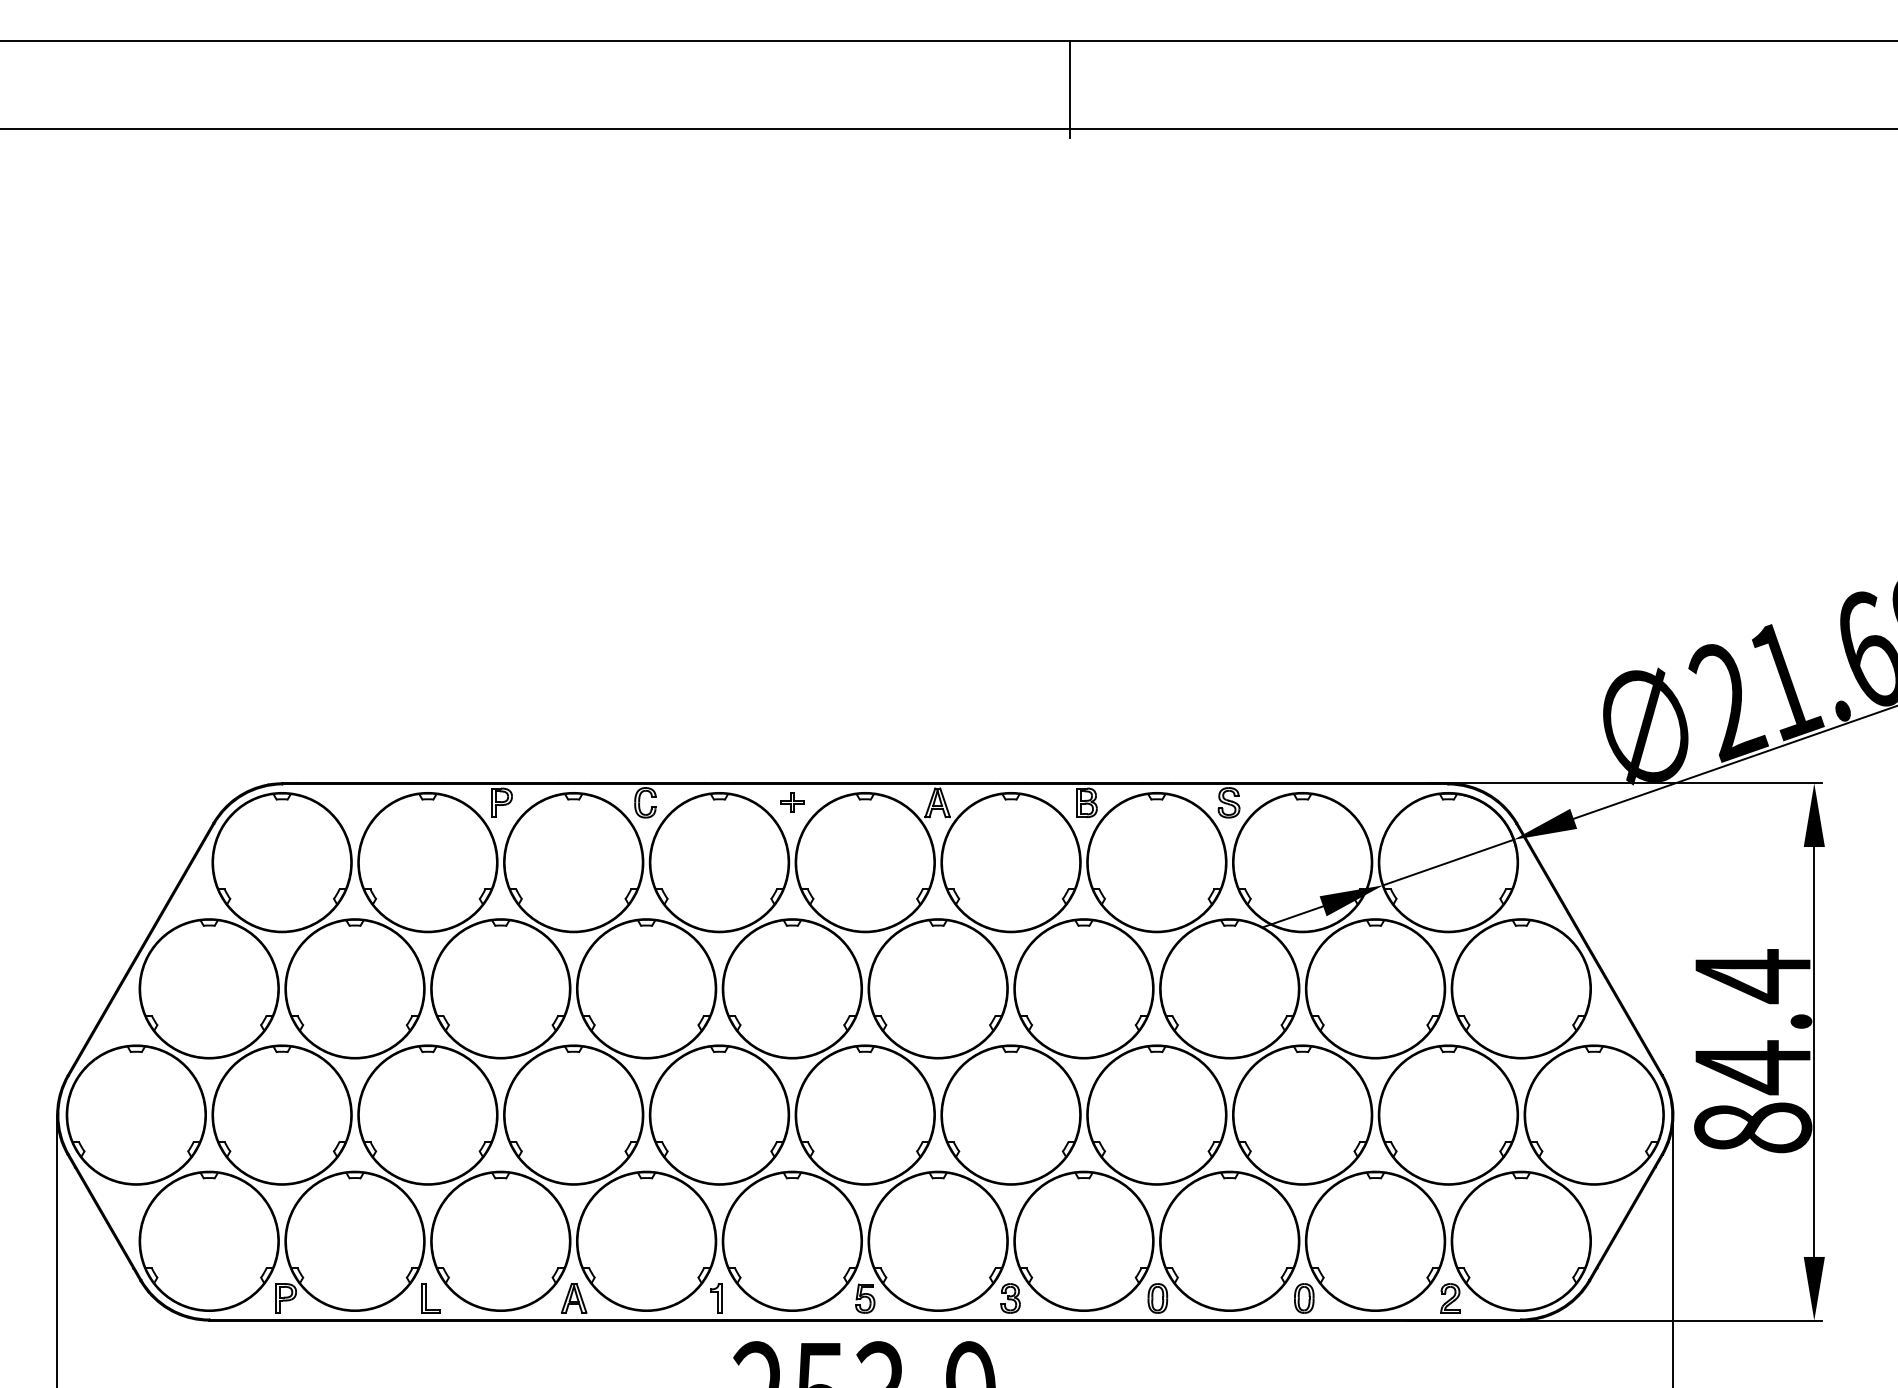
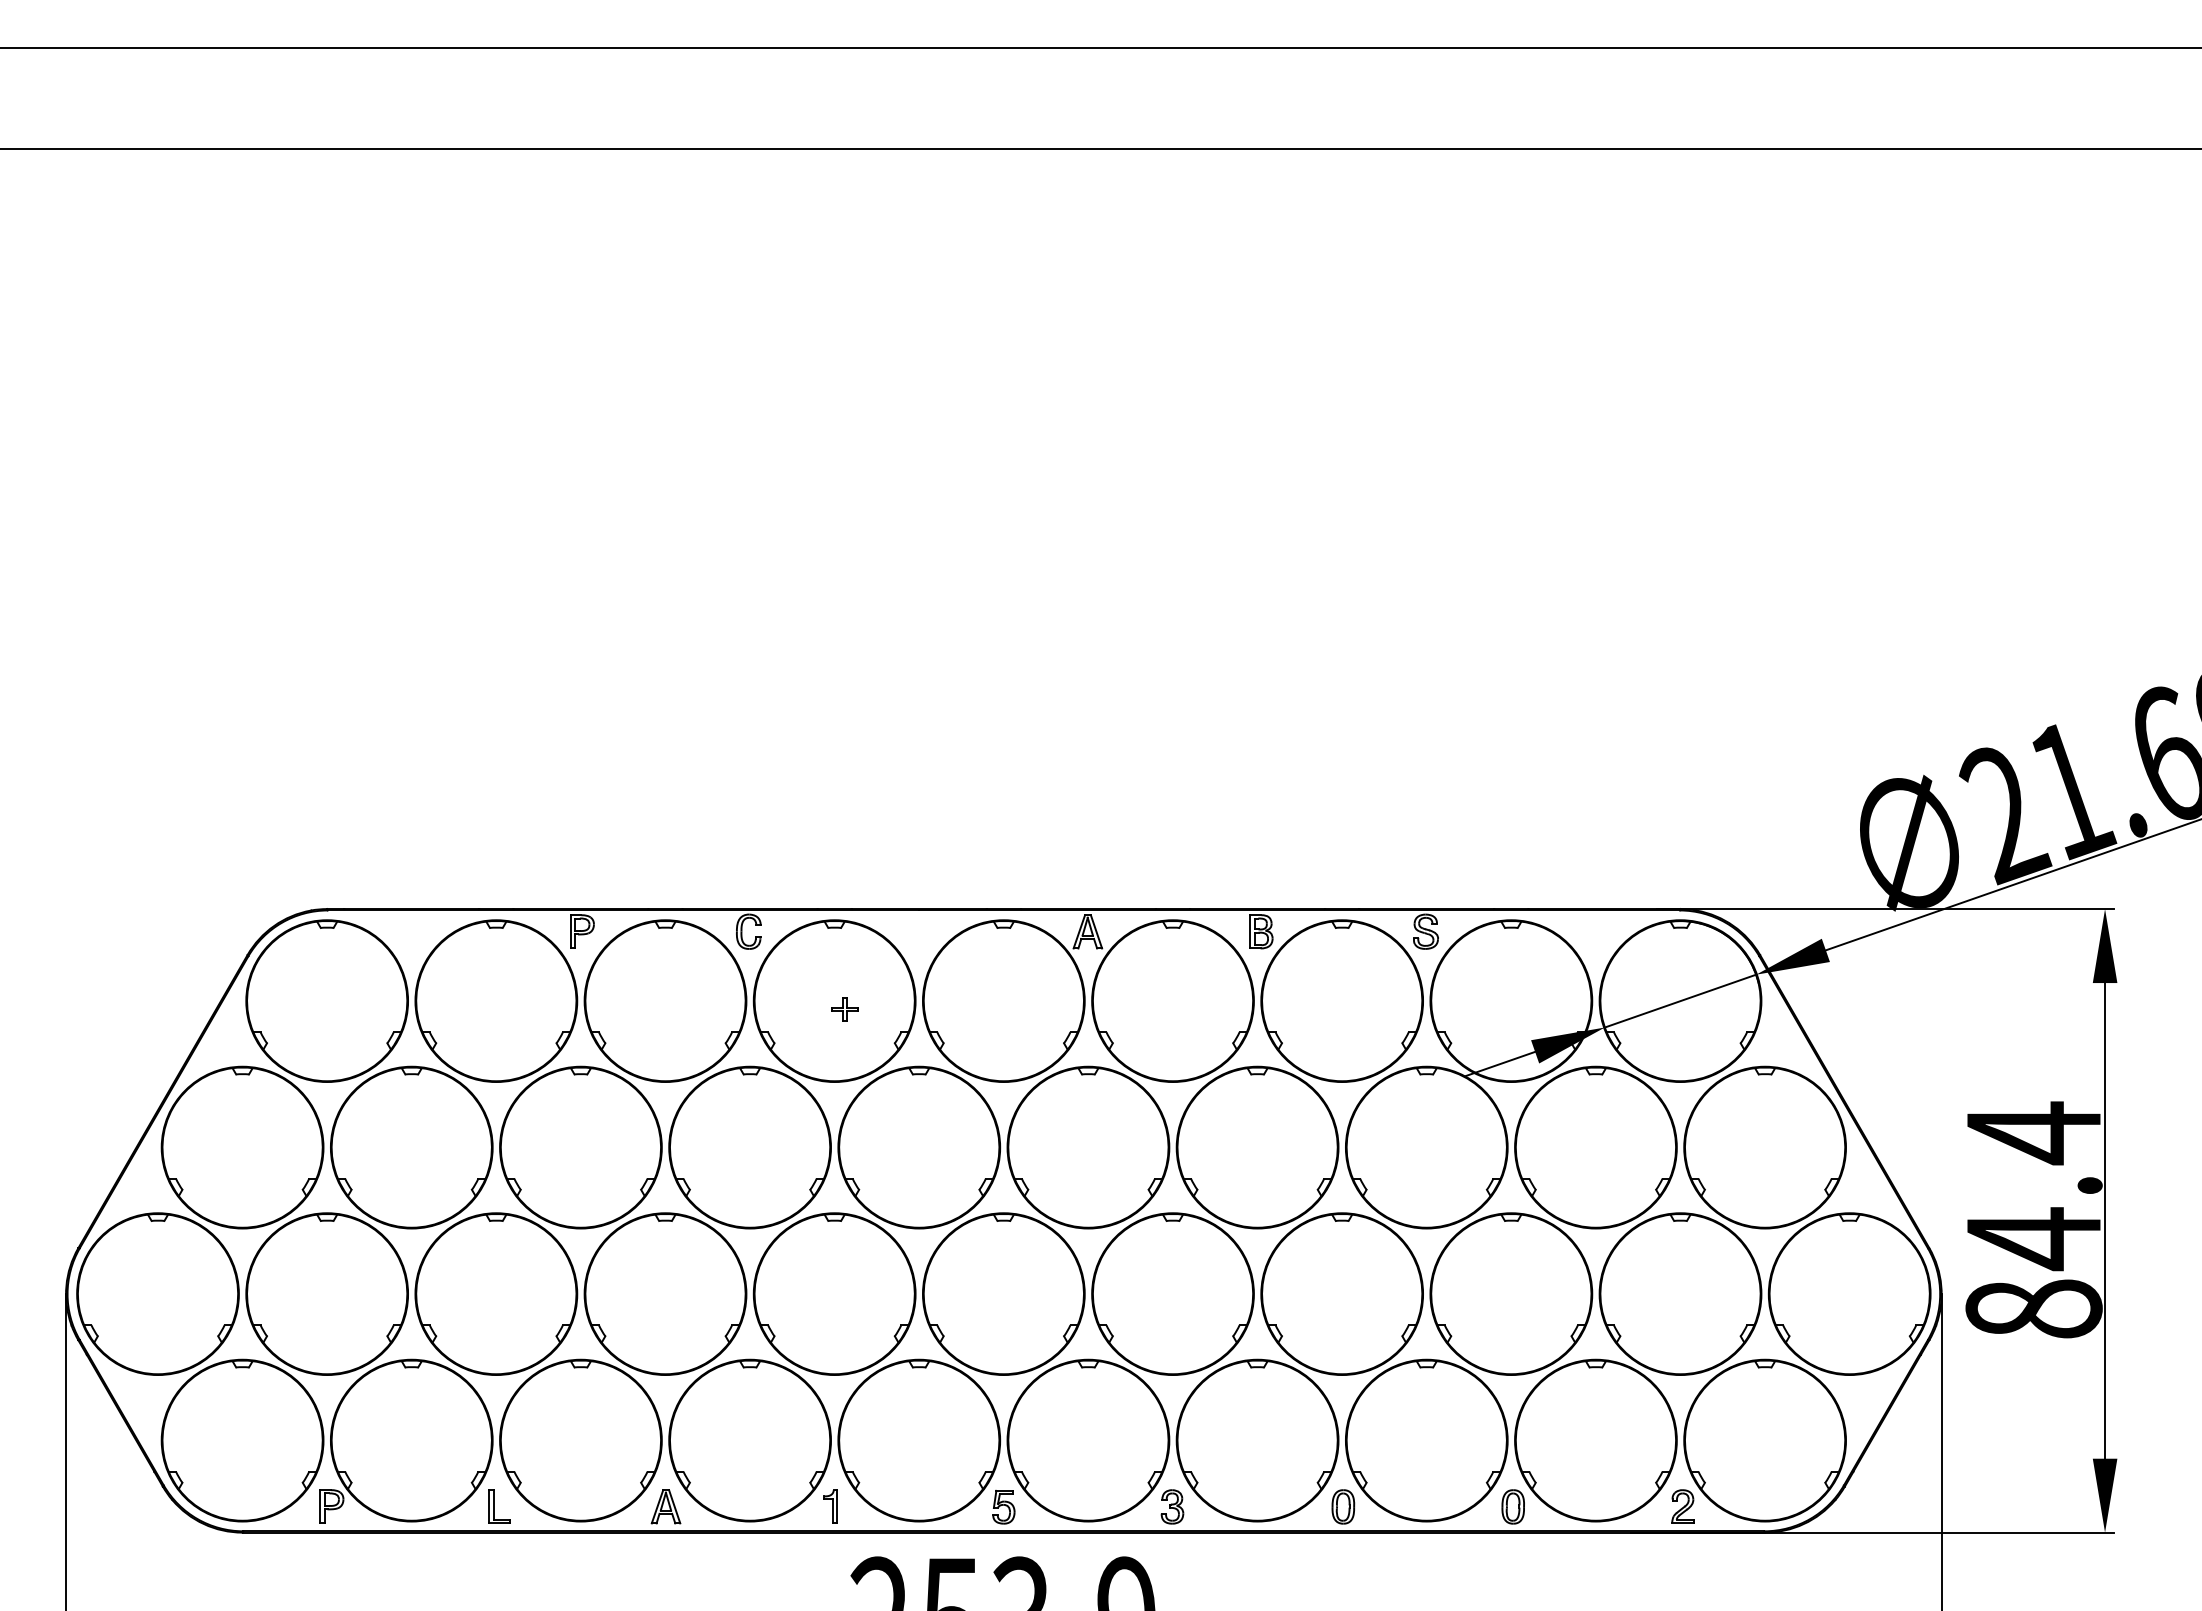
line: (1069, 89) -> (1240, 104), removed
part: (791, 802) -> (844, 1009), moved

